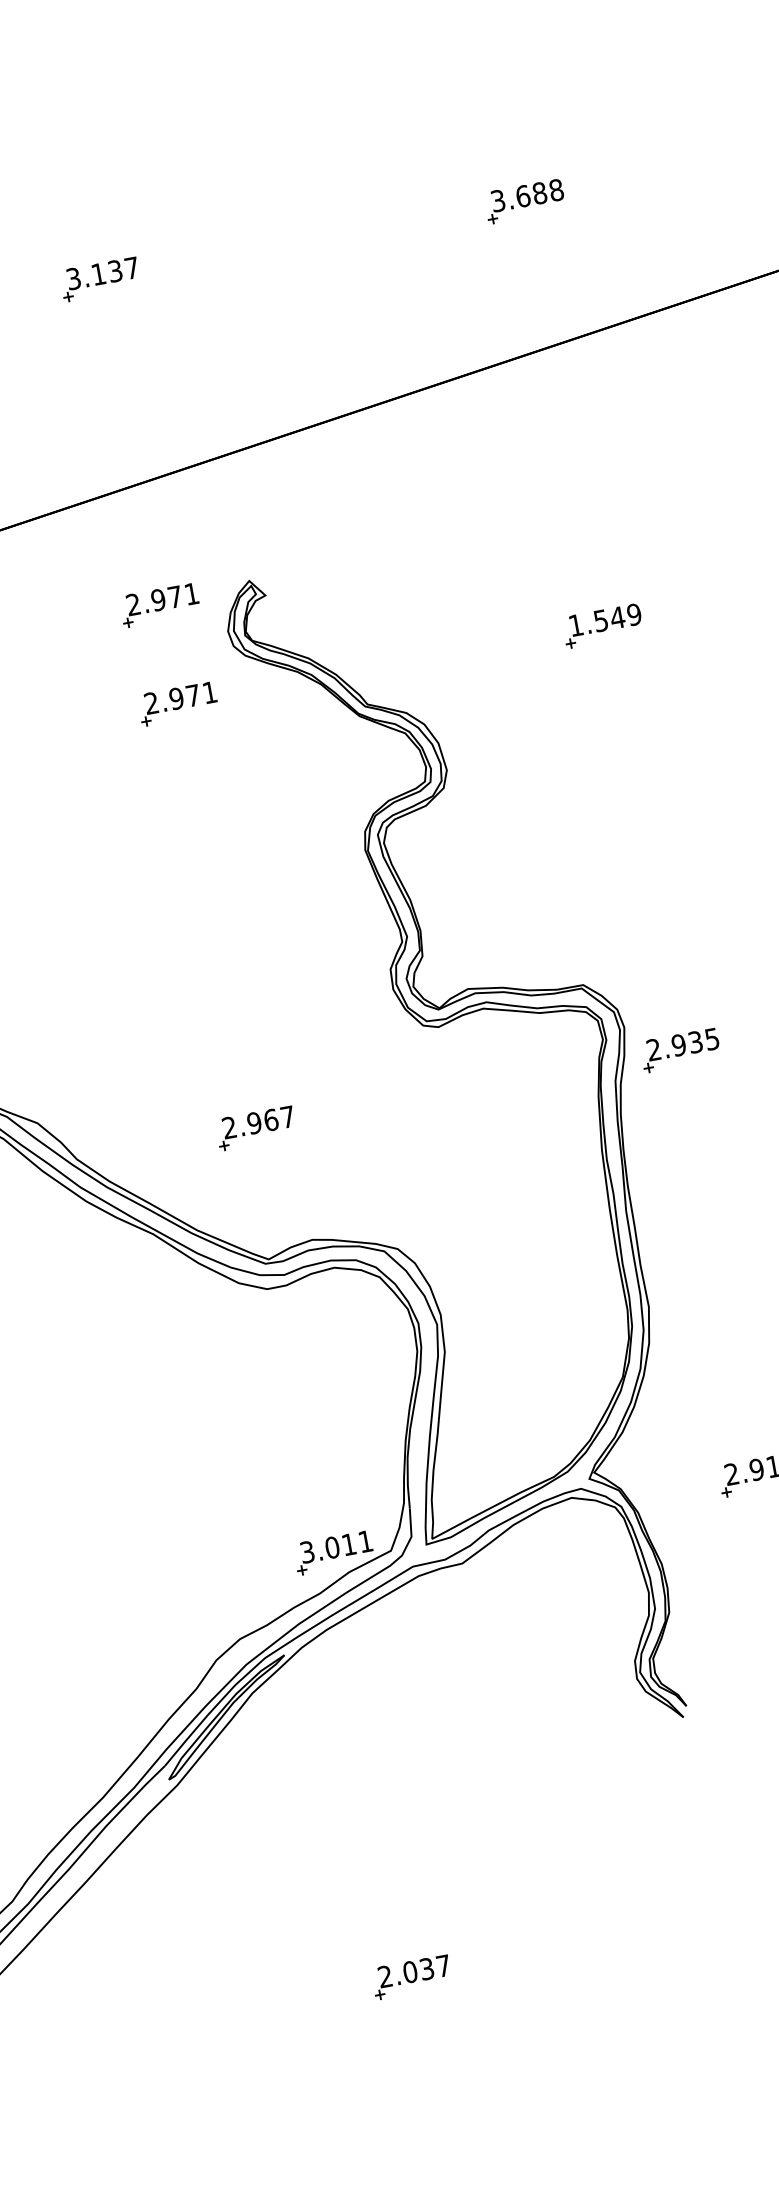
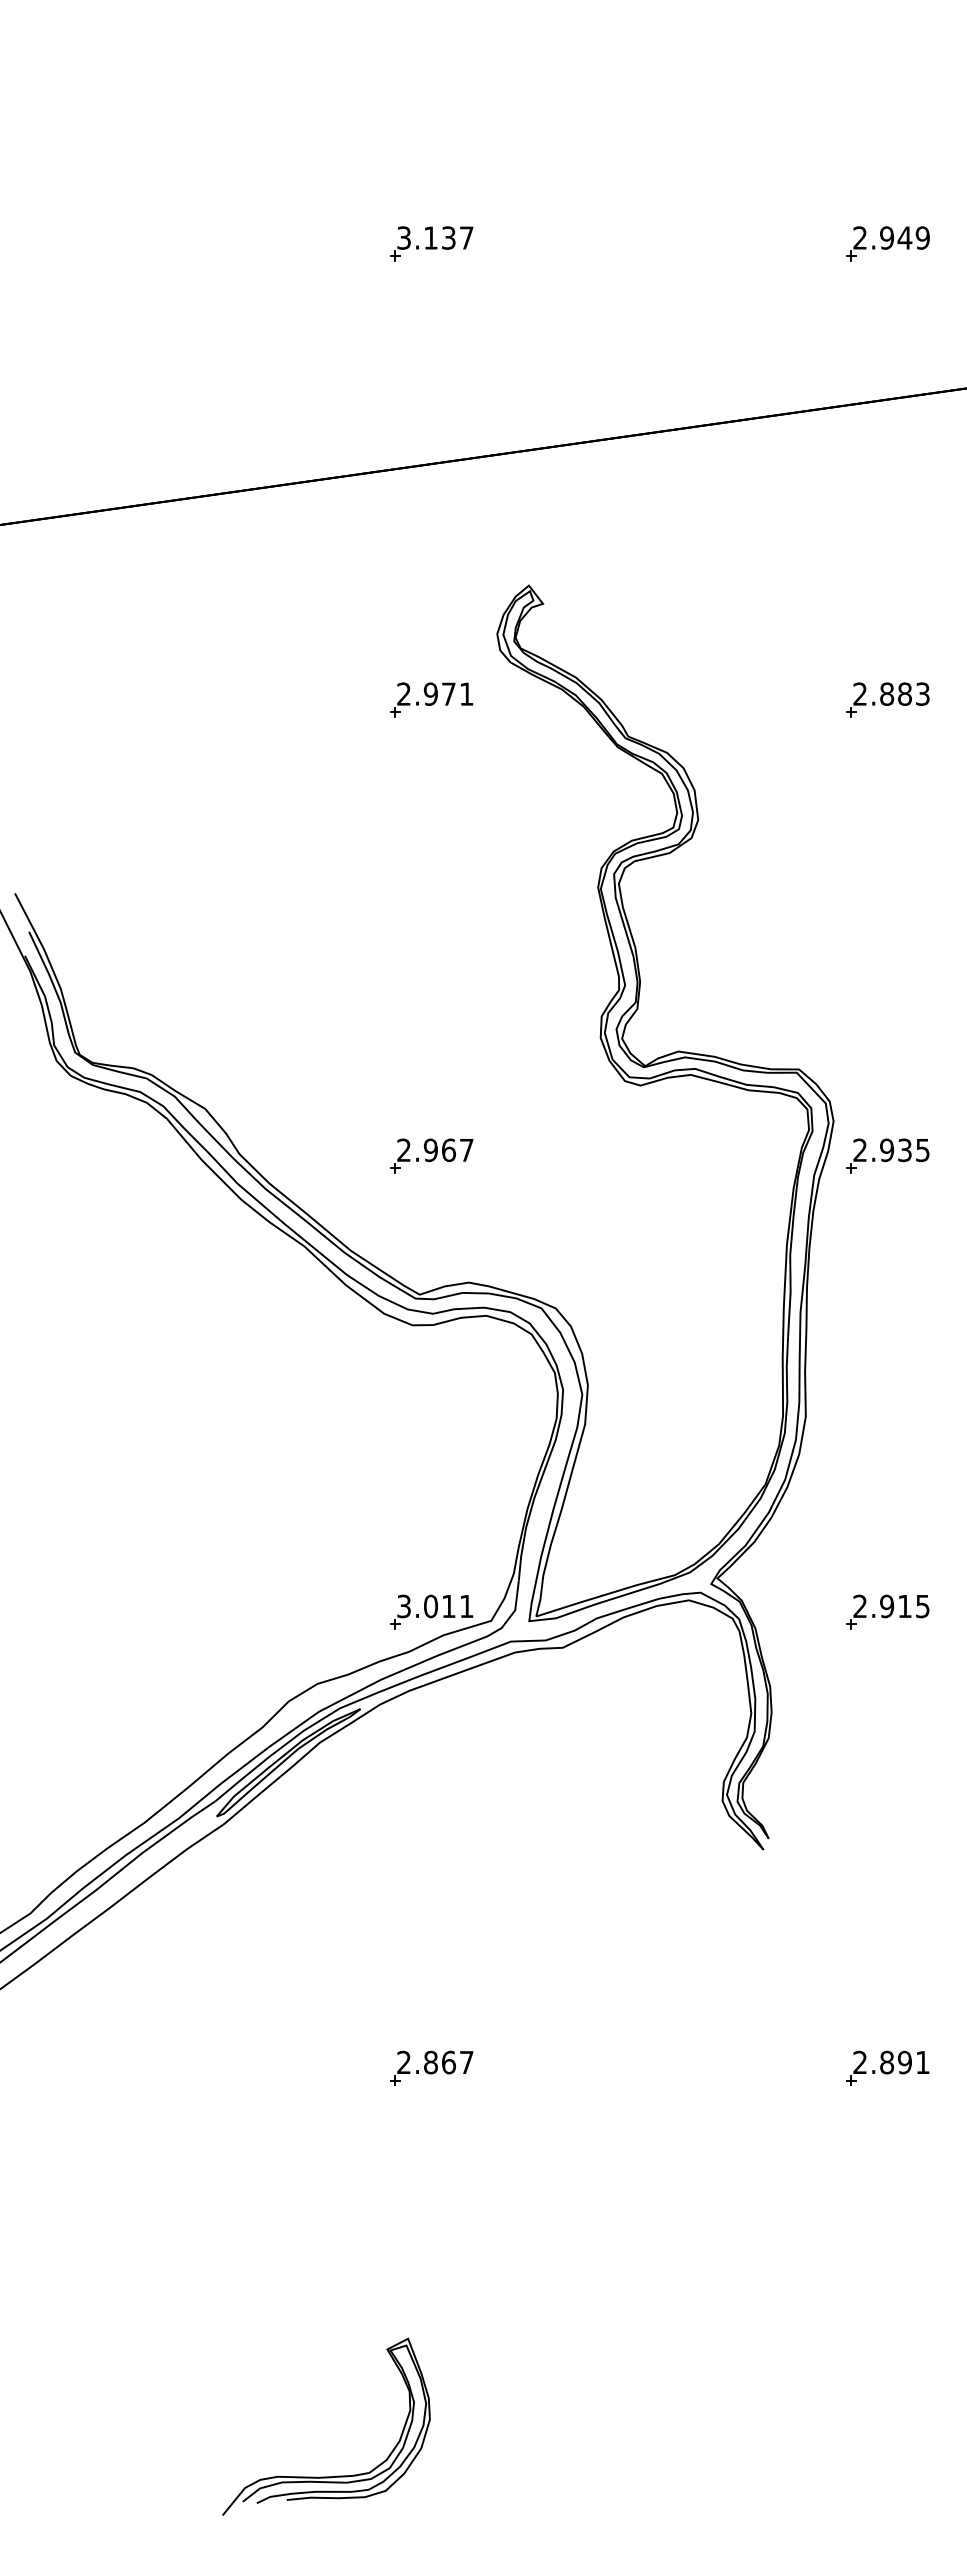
text: (527, 195) -> (891, 237), 3.688 -> 2.949
part: (159, 604) -> (431, 593), removed
text: (605, 619) -> (891, 693), 1.549 -> 2.883
text: (418, 1970) -> (439, 2062), 2.037 -> 2.867

